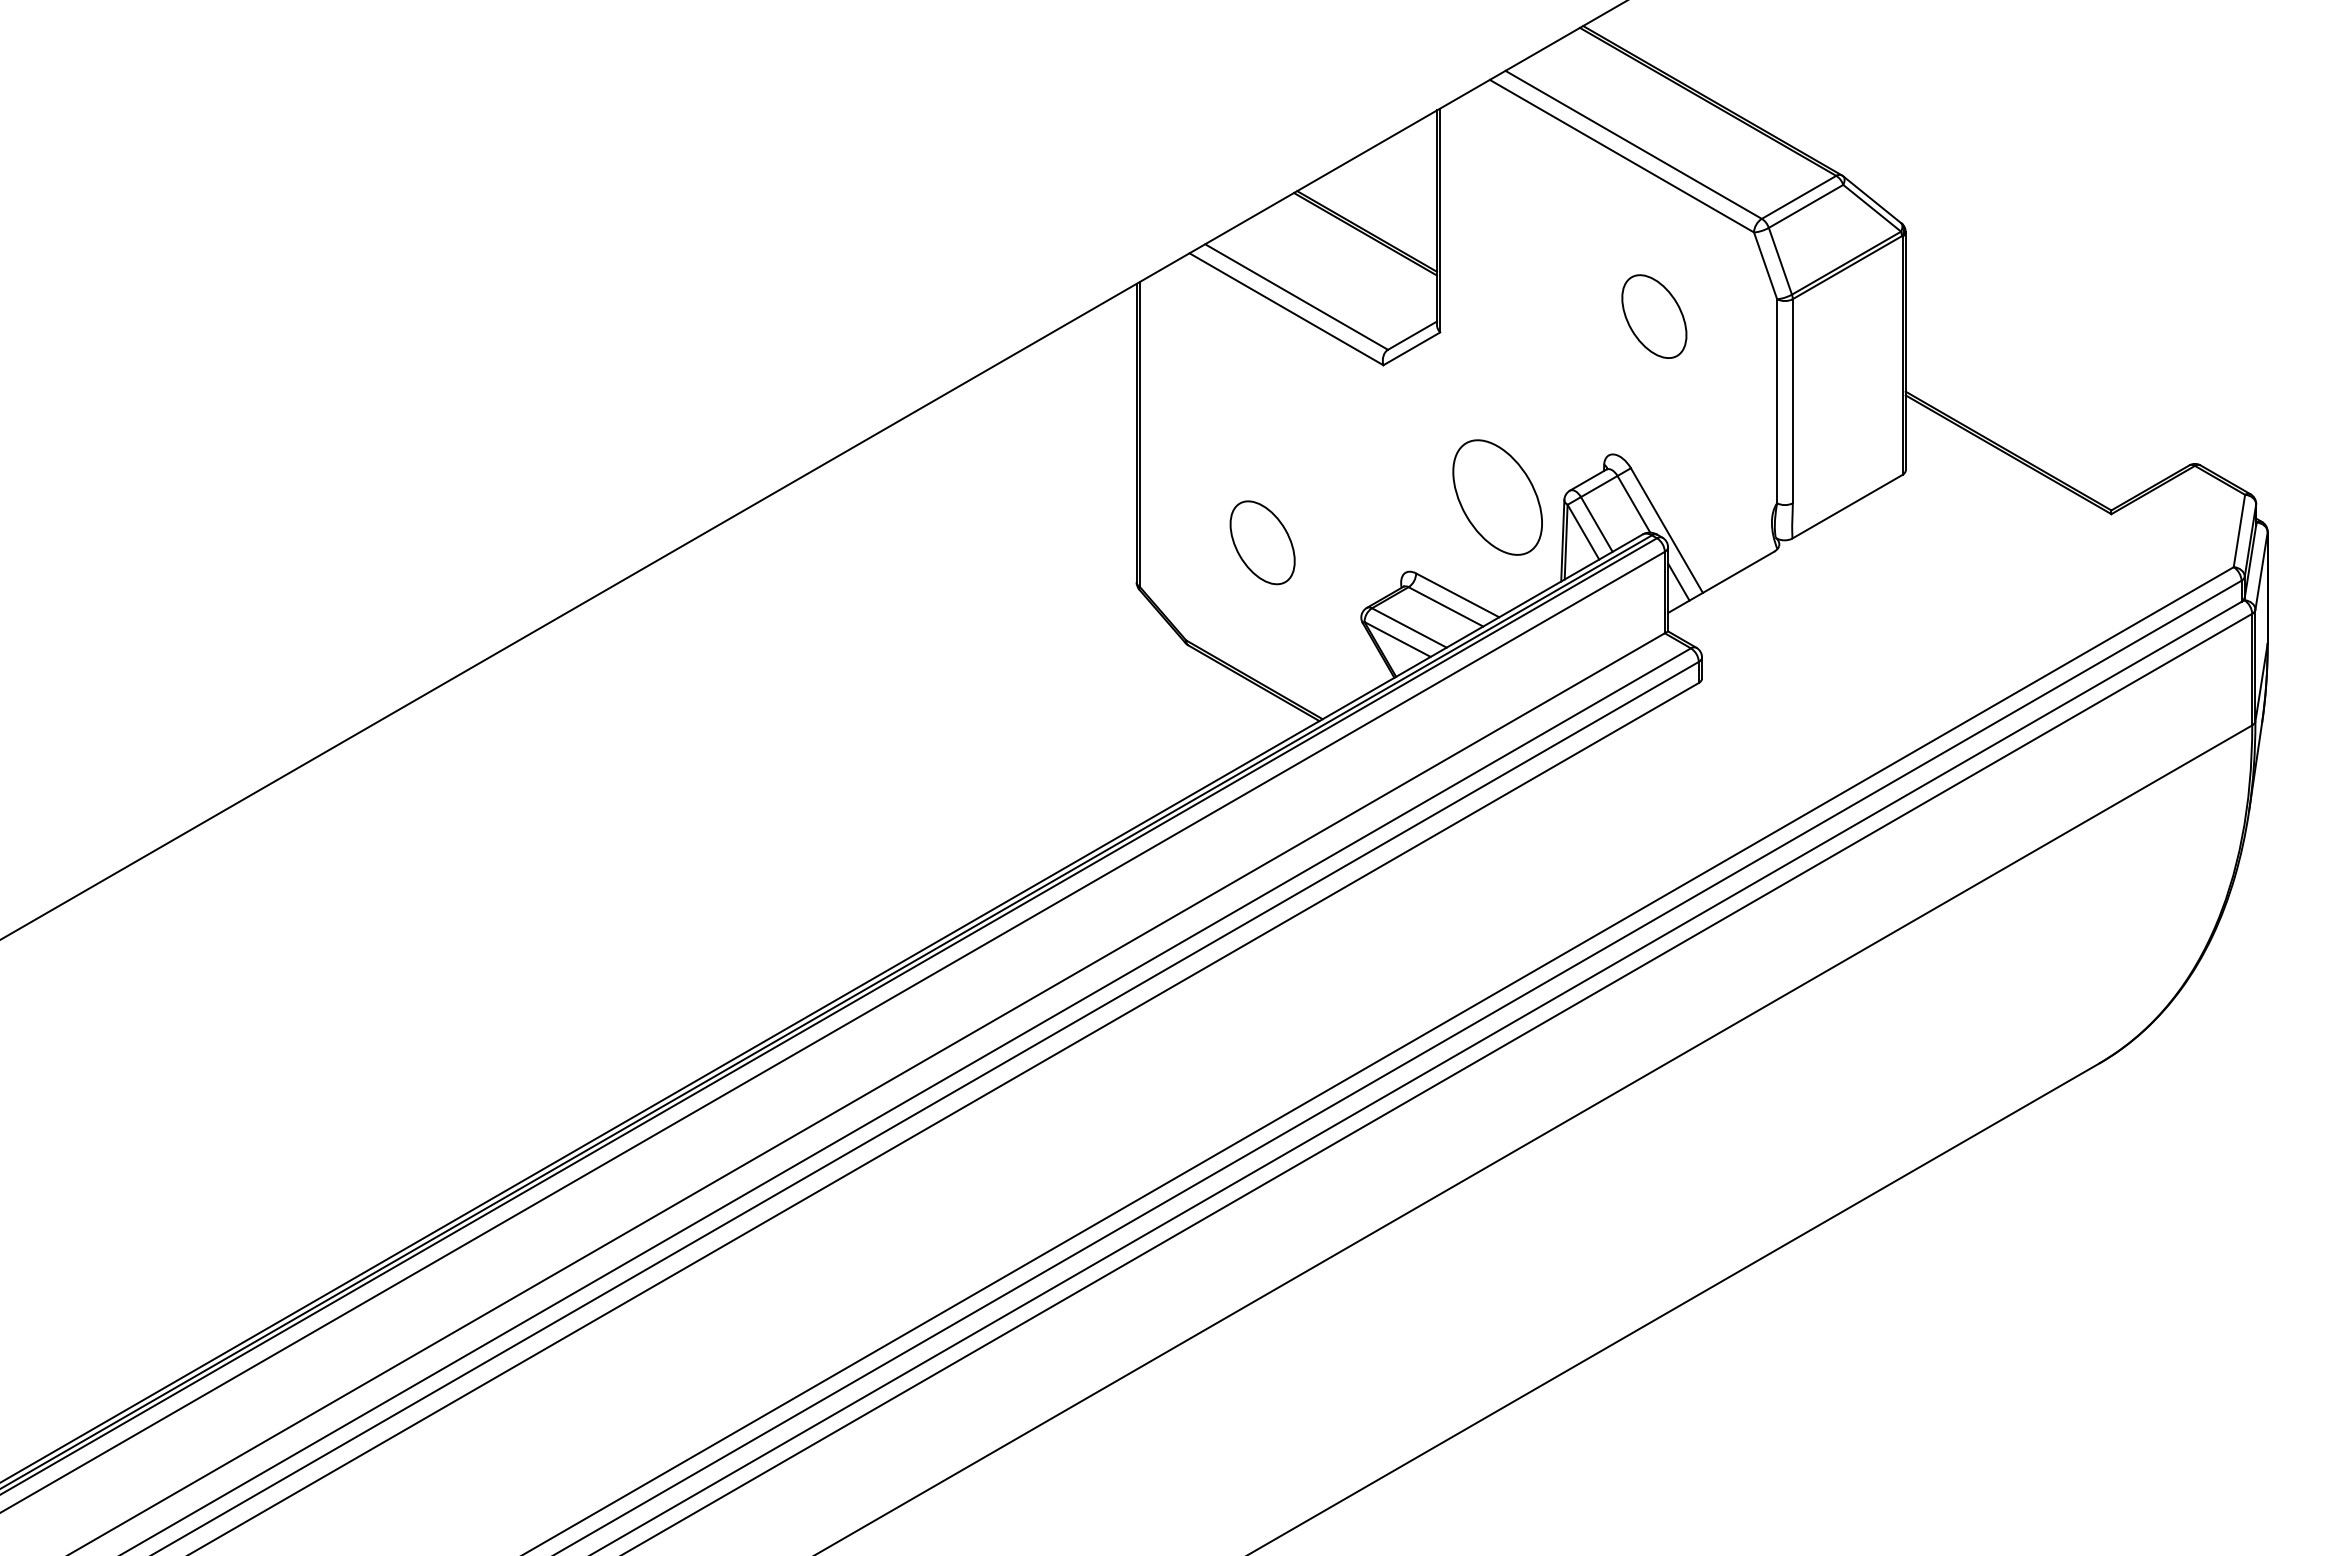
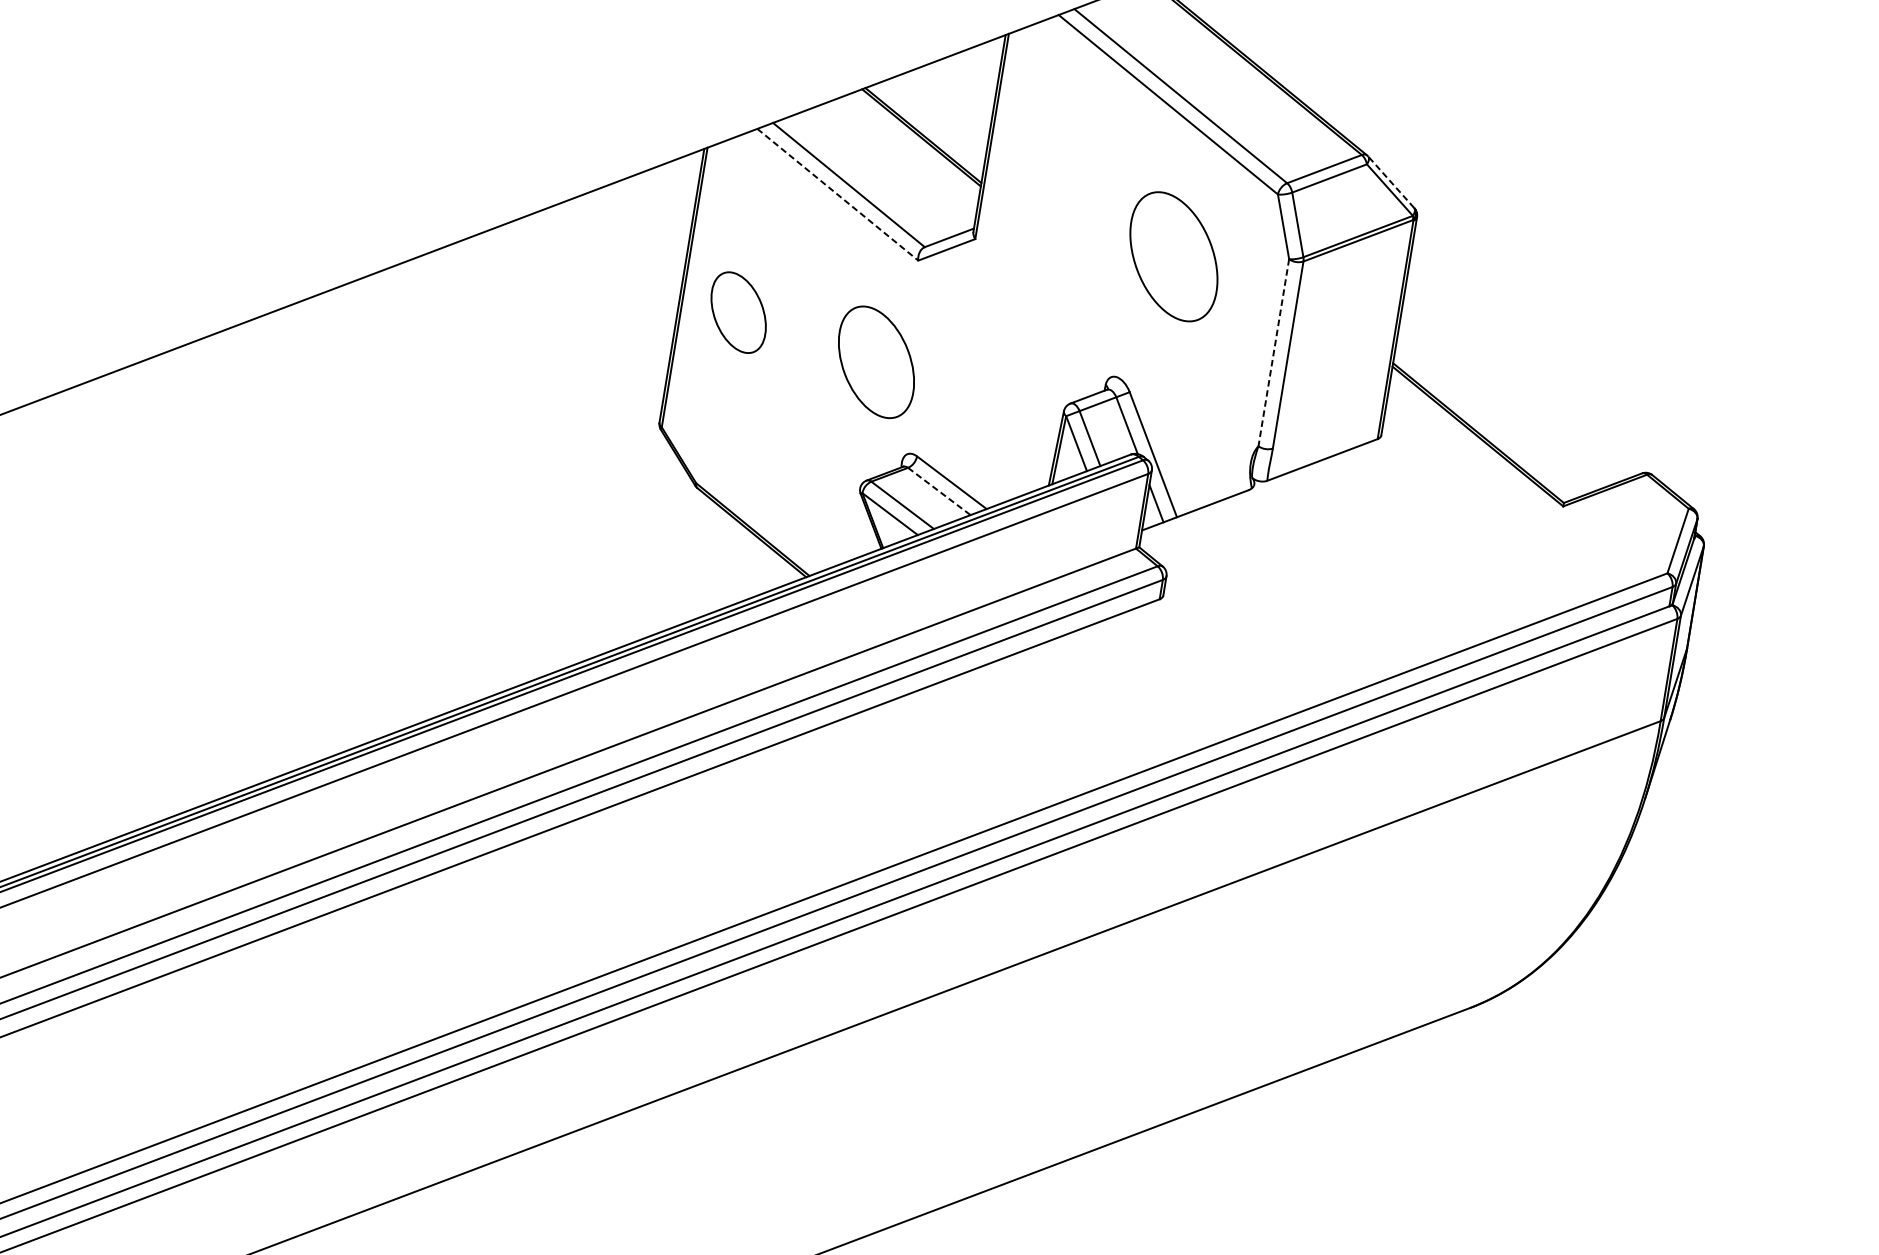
line: (1871, 199) -> (1390, 181), solid -> dashed
line: (1286, 309) -> (837, 194), solid -> dashed
part: (1654, 316) -> (1174, 256), size x1.6
line: (1777, 401) -> (1274, 352), solid -> dashed
part: (1497, 497) -> (876, 362), moved
part: (1262, 542) -> (738, 312), moved
line: (1446, 607) -> (939, 492), solid -> dashed

